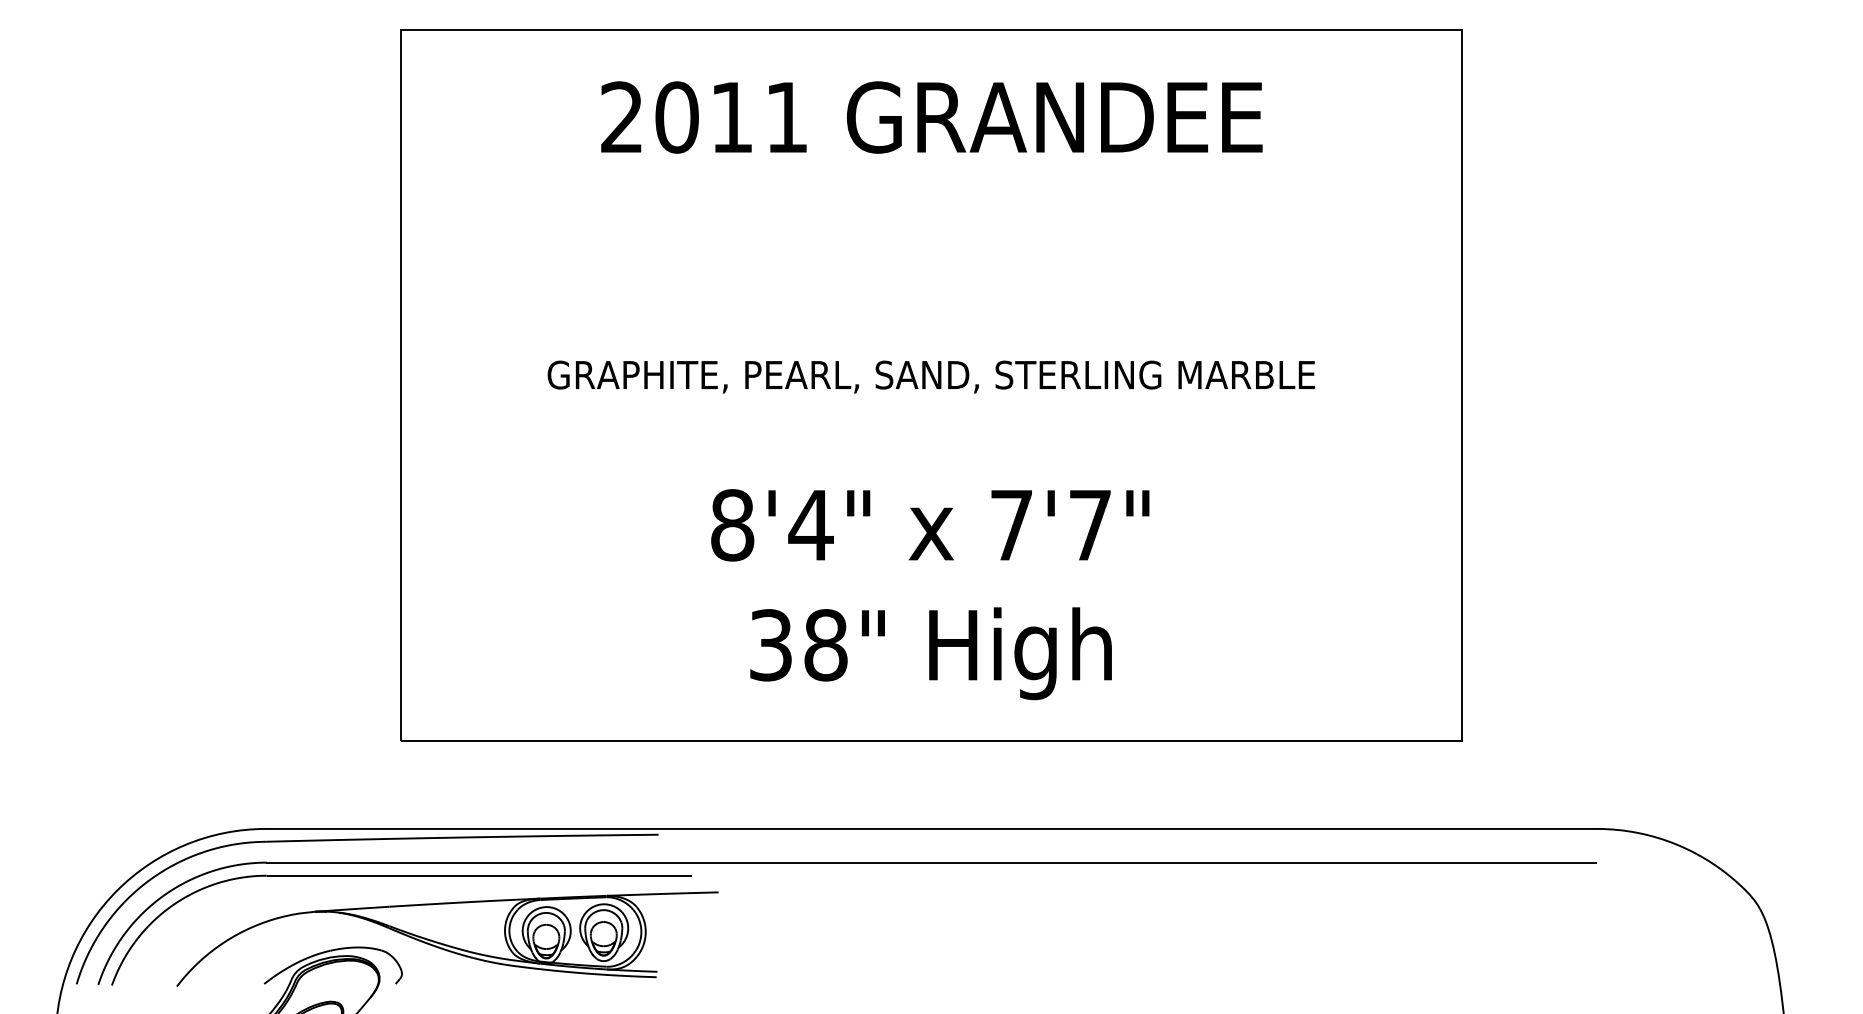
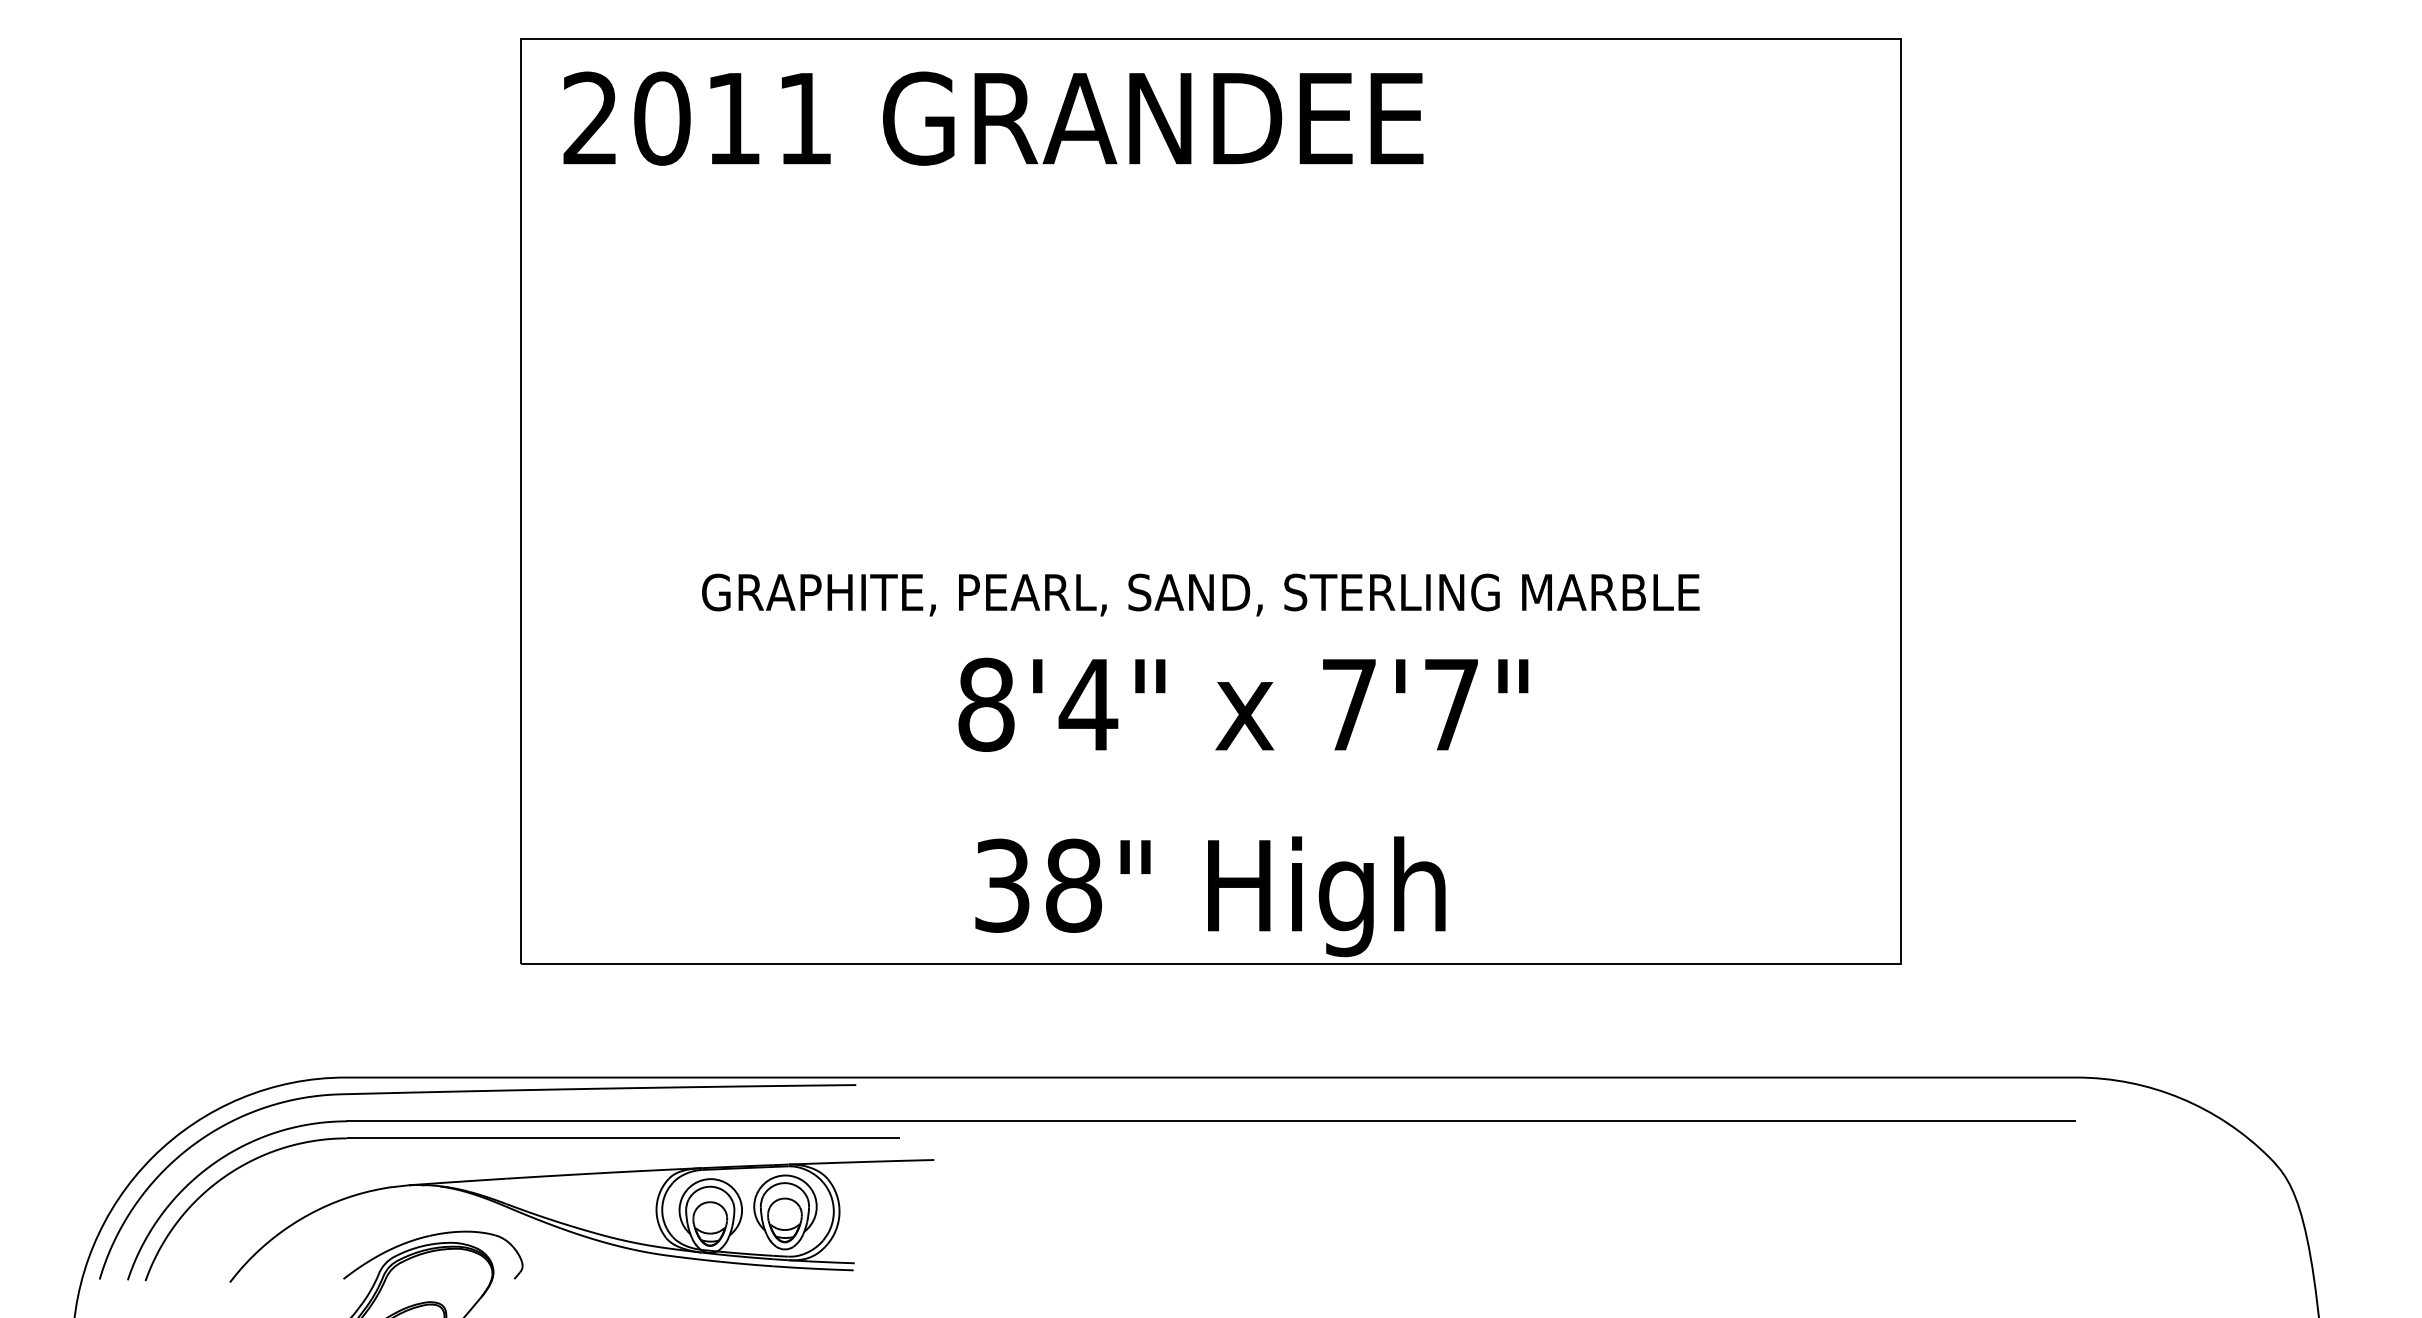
text: (931, 117) -> (993, 118), moved
text: (931, 376) -> (1200, 594), moved
text: (930, 525) -> (1243, 704), moved
text: (931, 653) -> (1210, 896), moved

